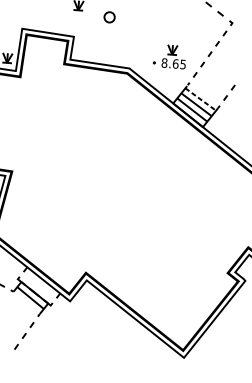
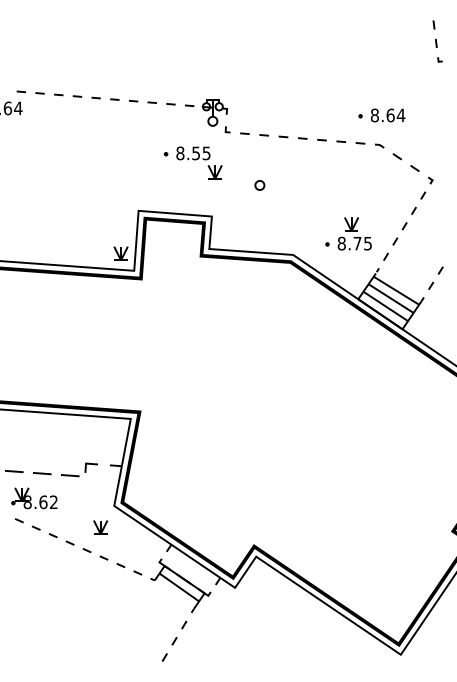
part: (109, 17) -> (259, 185), size x0.62
text: (175, 63) -> (357, 243), 8.65 -> 8.75
line: (200, 99) -> (396, 290), dashed -> solid

